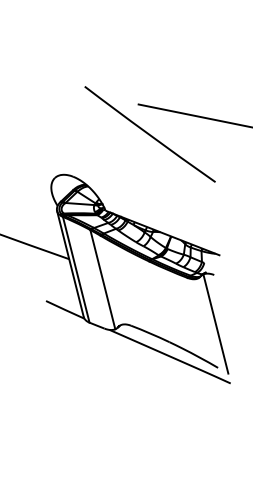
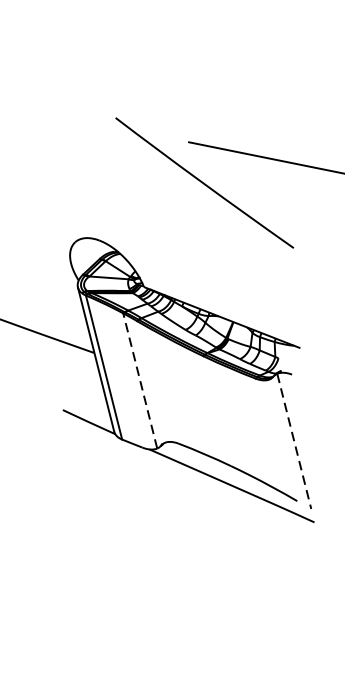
line: (102, 279) -> (139, 380), solid -> dashed
line: (215, 324) -> (293, 442), solid -> dashed

